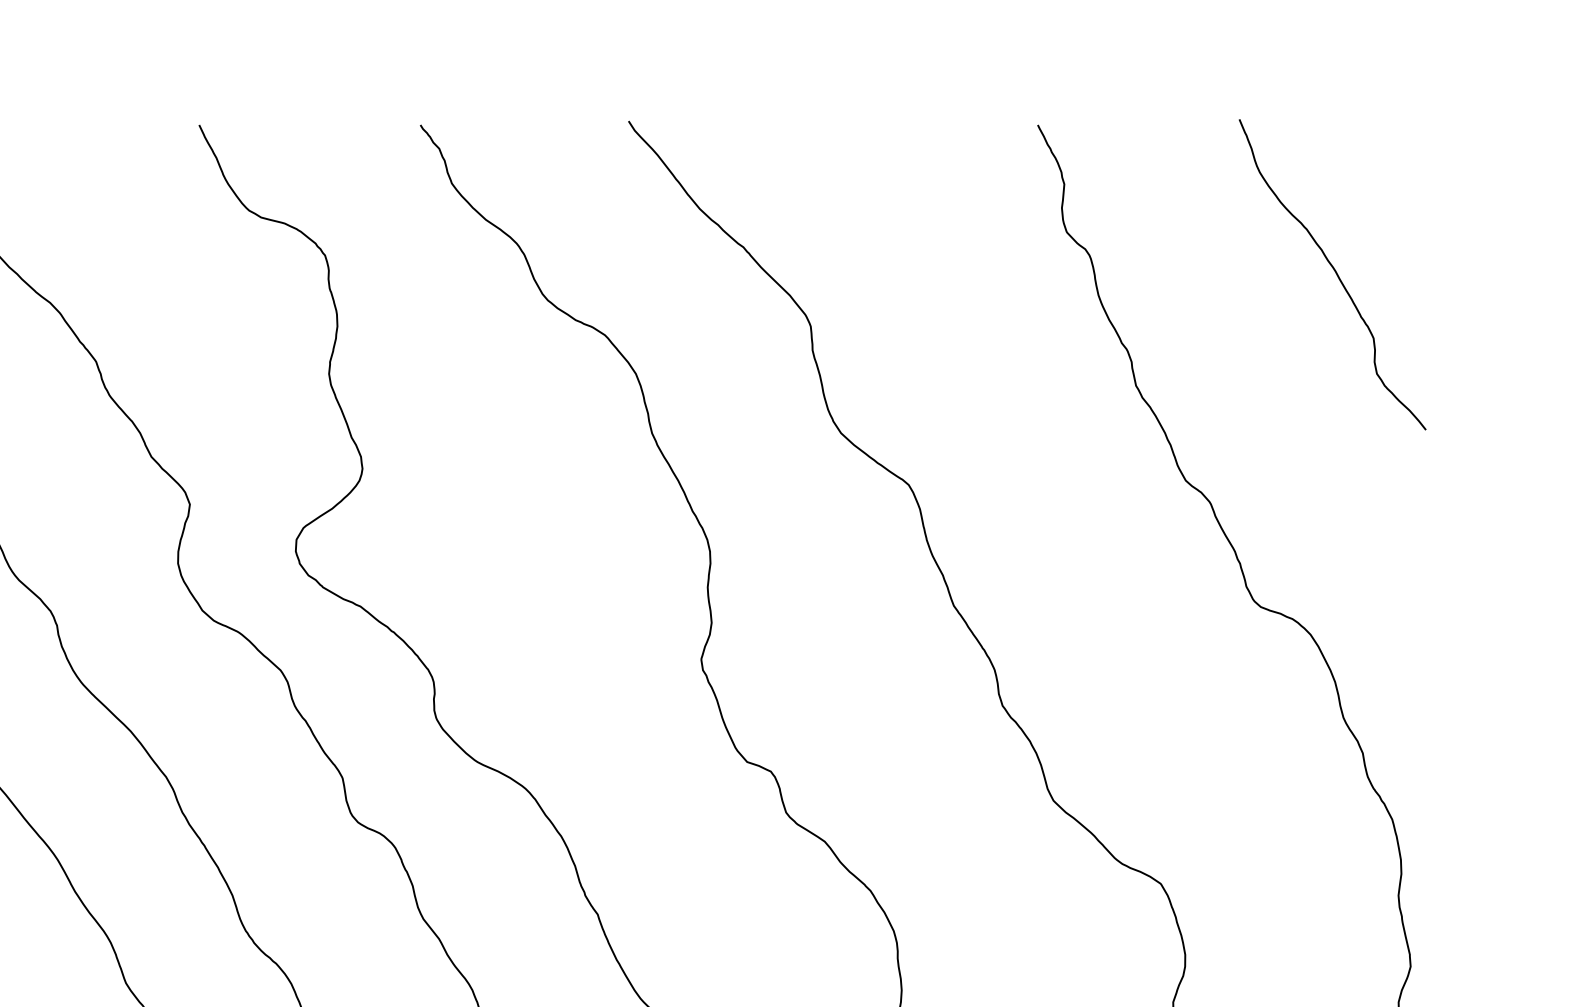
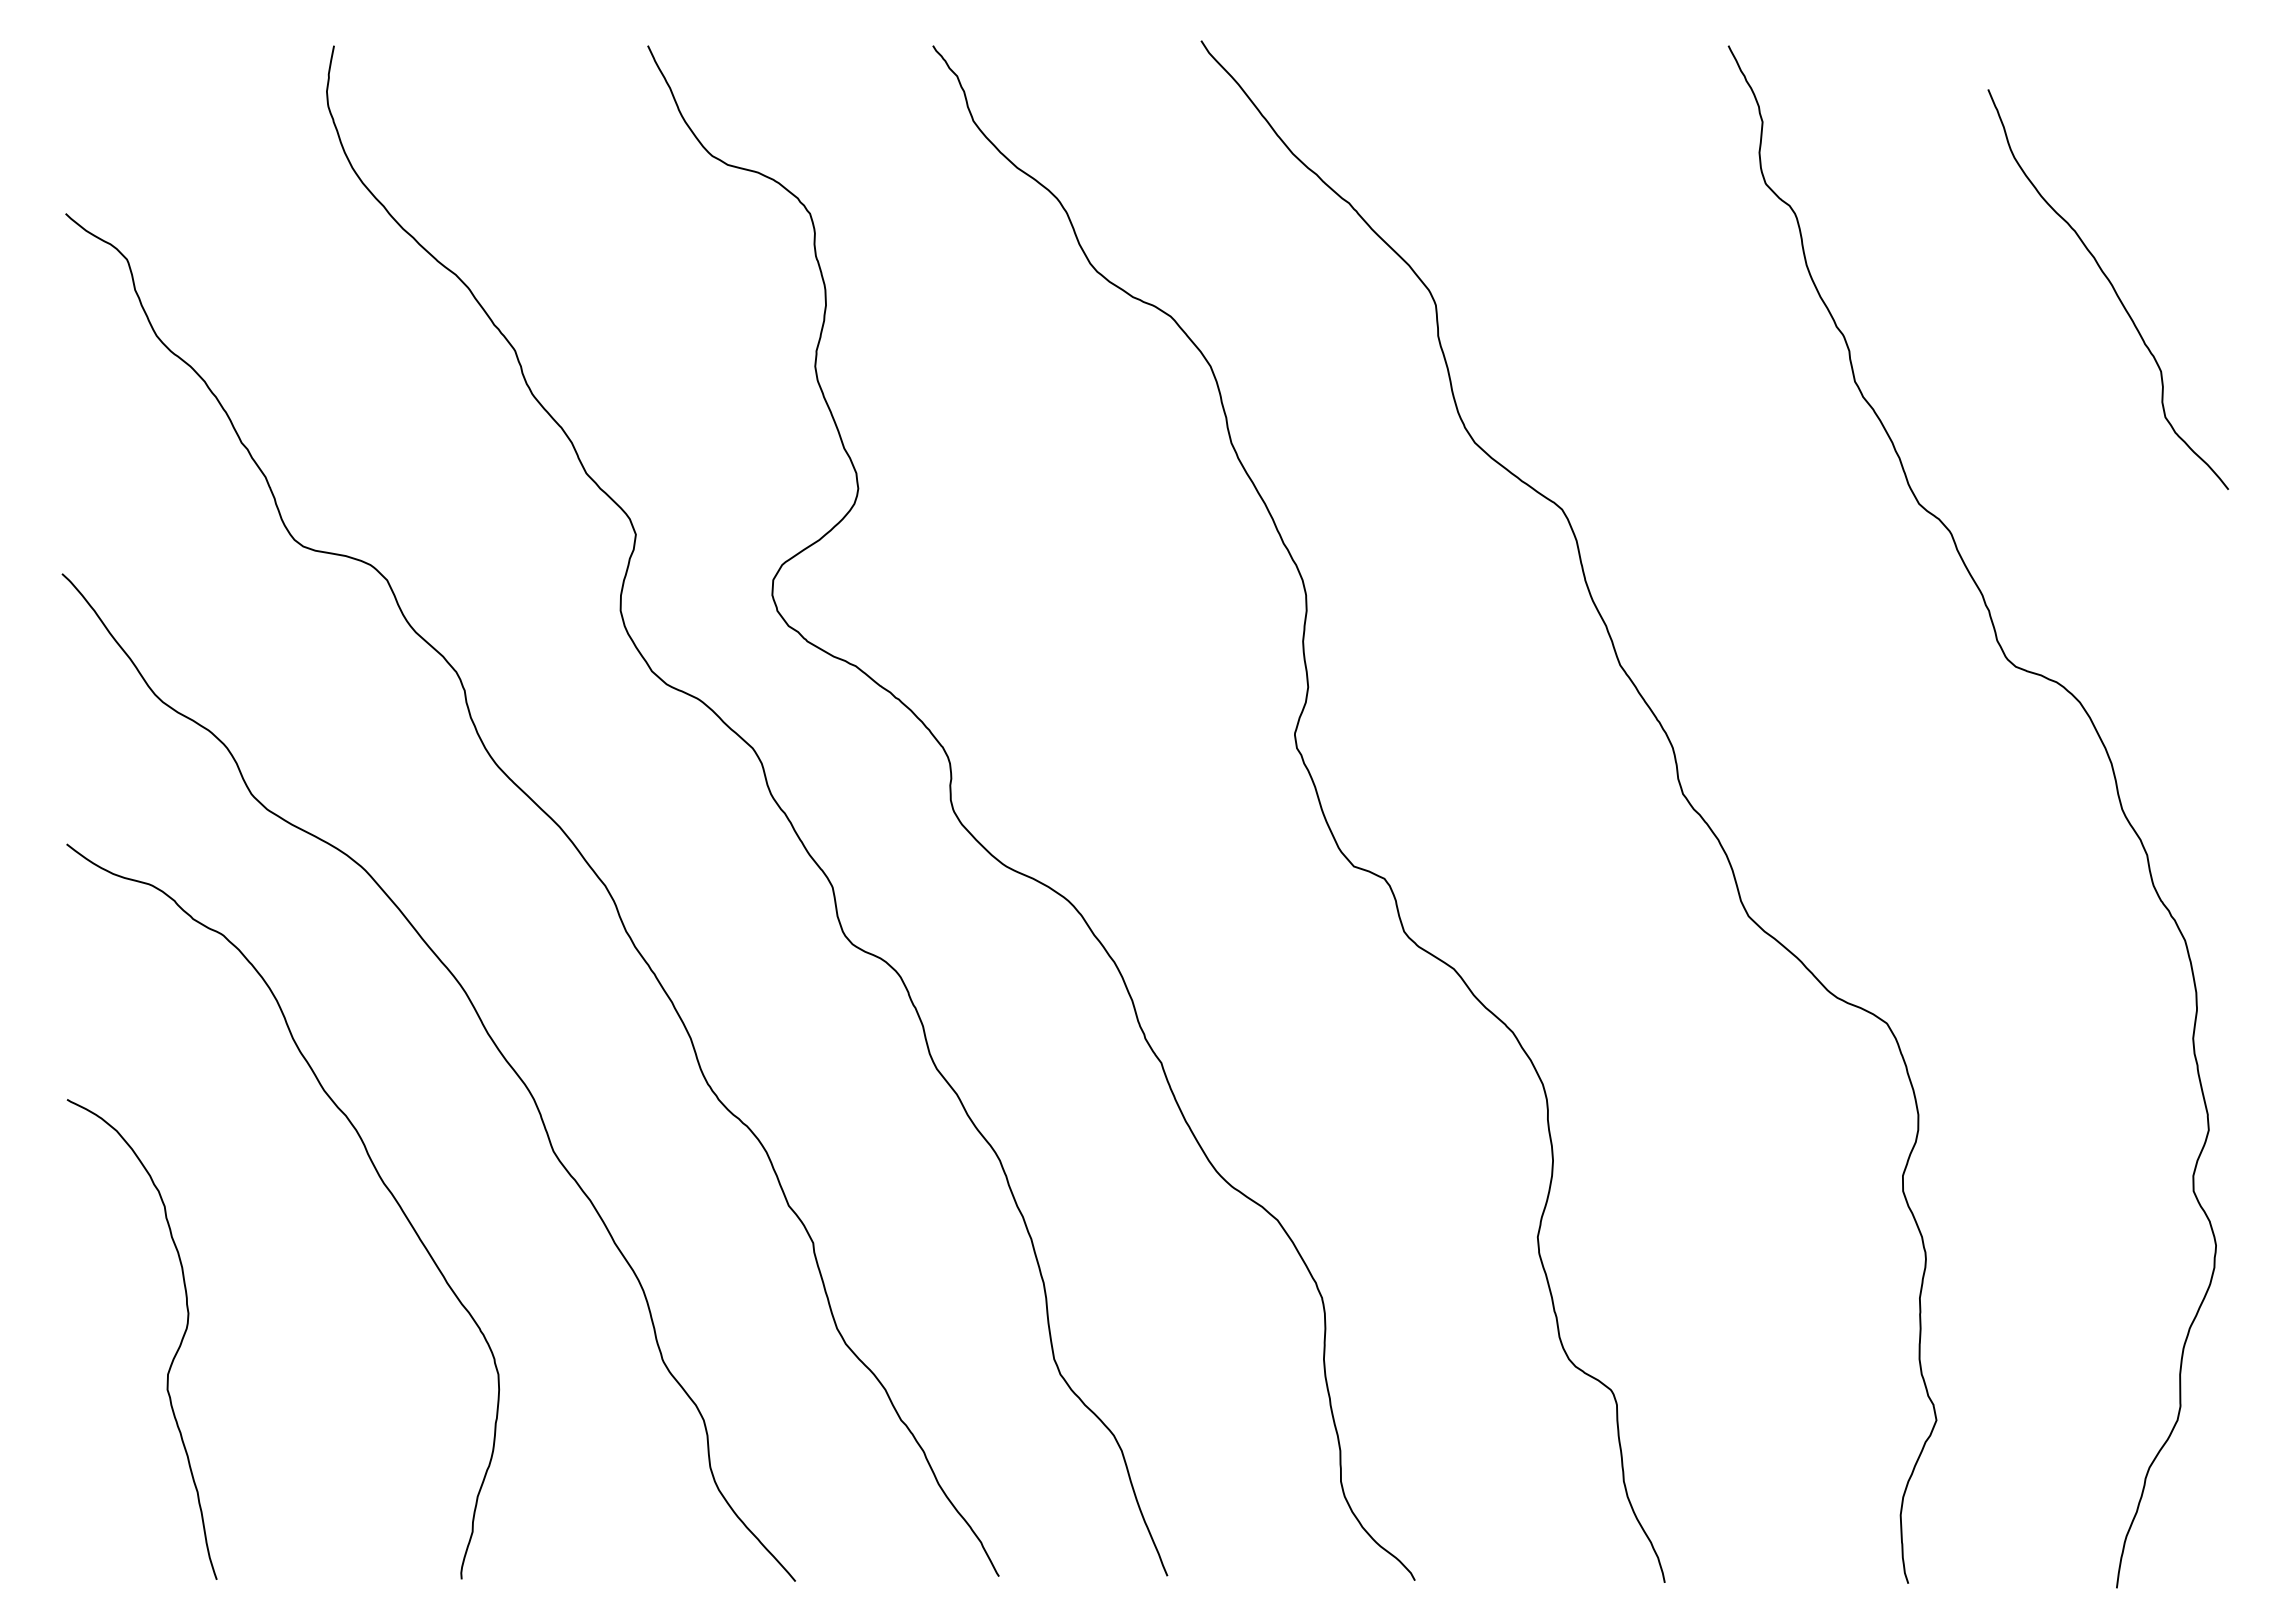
curve: (1335, 272) -> (2111, 286), moved

